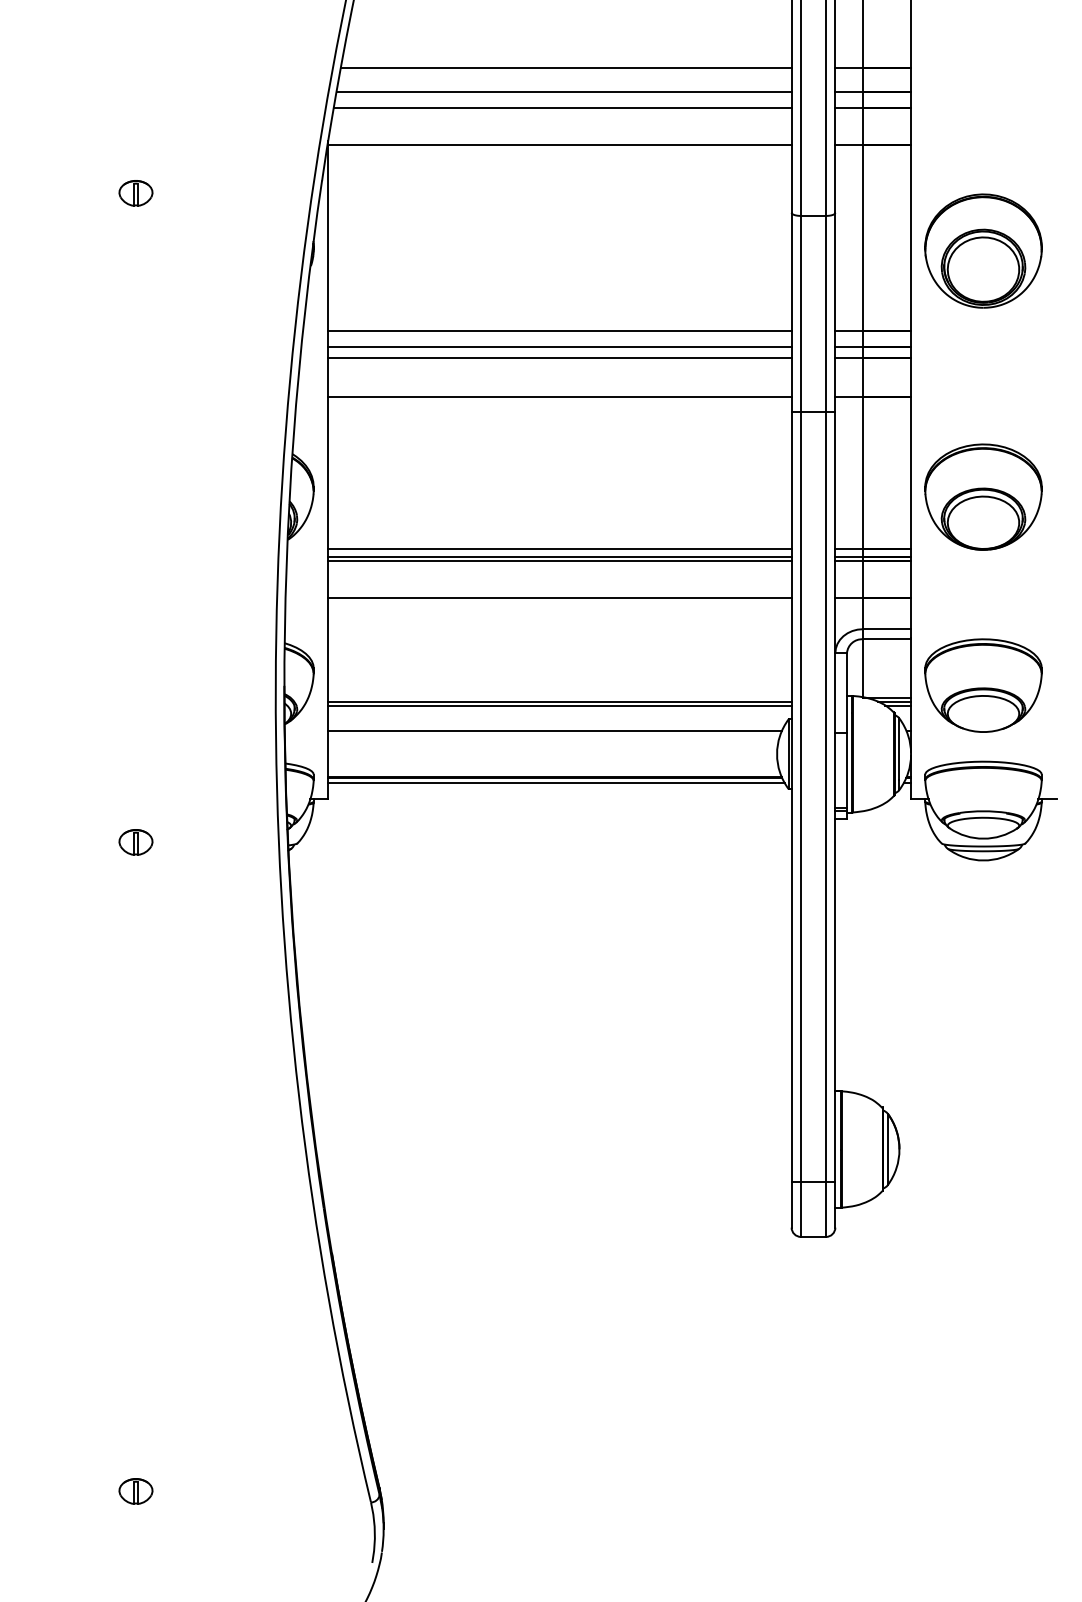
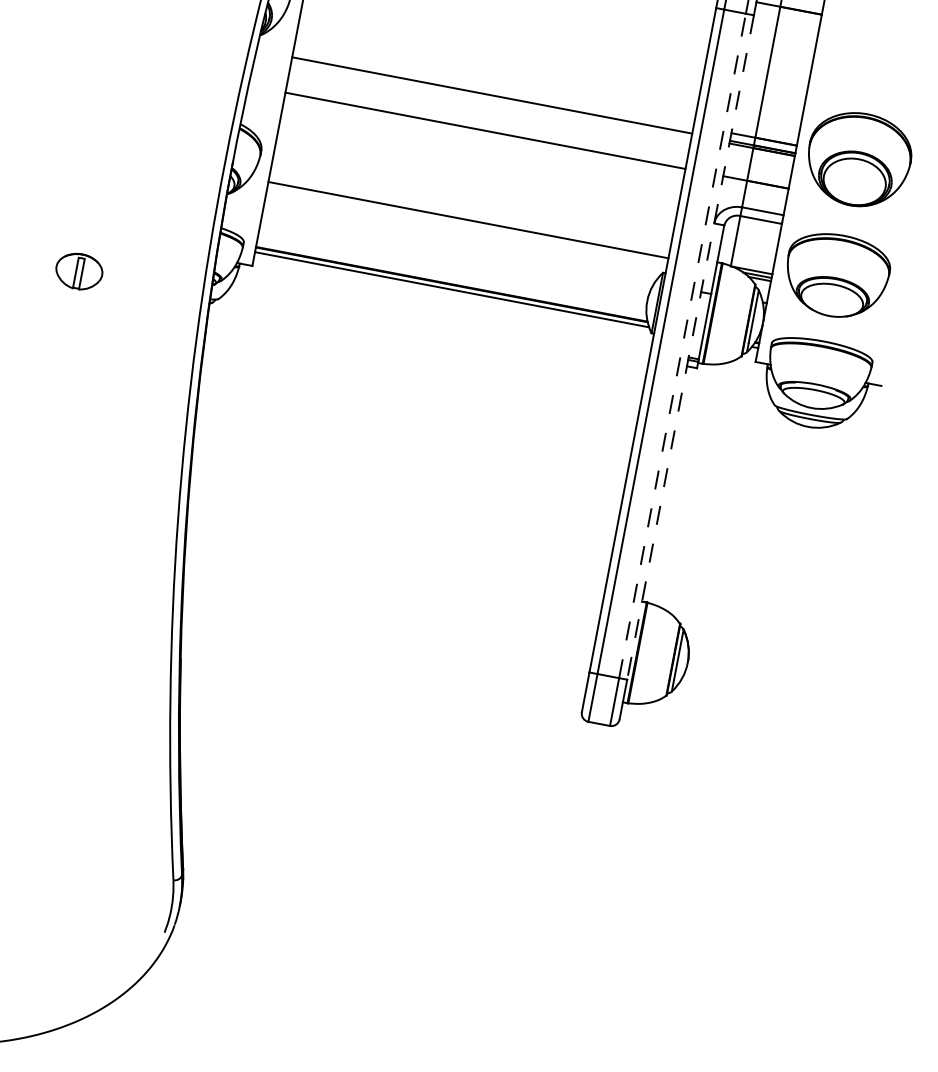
part: (983, 496) -> (859, 159), moved
line: (559, 548) -> (493, 87), removed
line: (559, 560) -> (491, 98), removed
line: (559, 705) -> (467, 223), removed
line: (554, 731) -> (458, 244), removed
line: (826, 796) -> (682, 345), solid -> dashed
line: (835, 796) -> (690, 347), solid -> dashed
part: (135, 842) -> (78, 271), size x1.6

